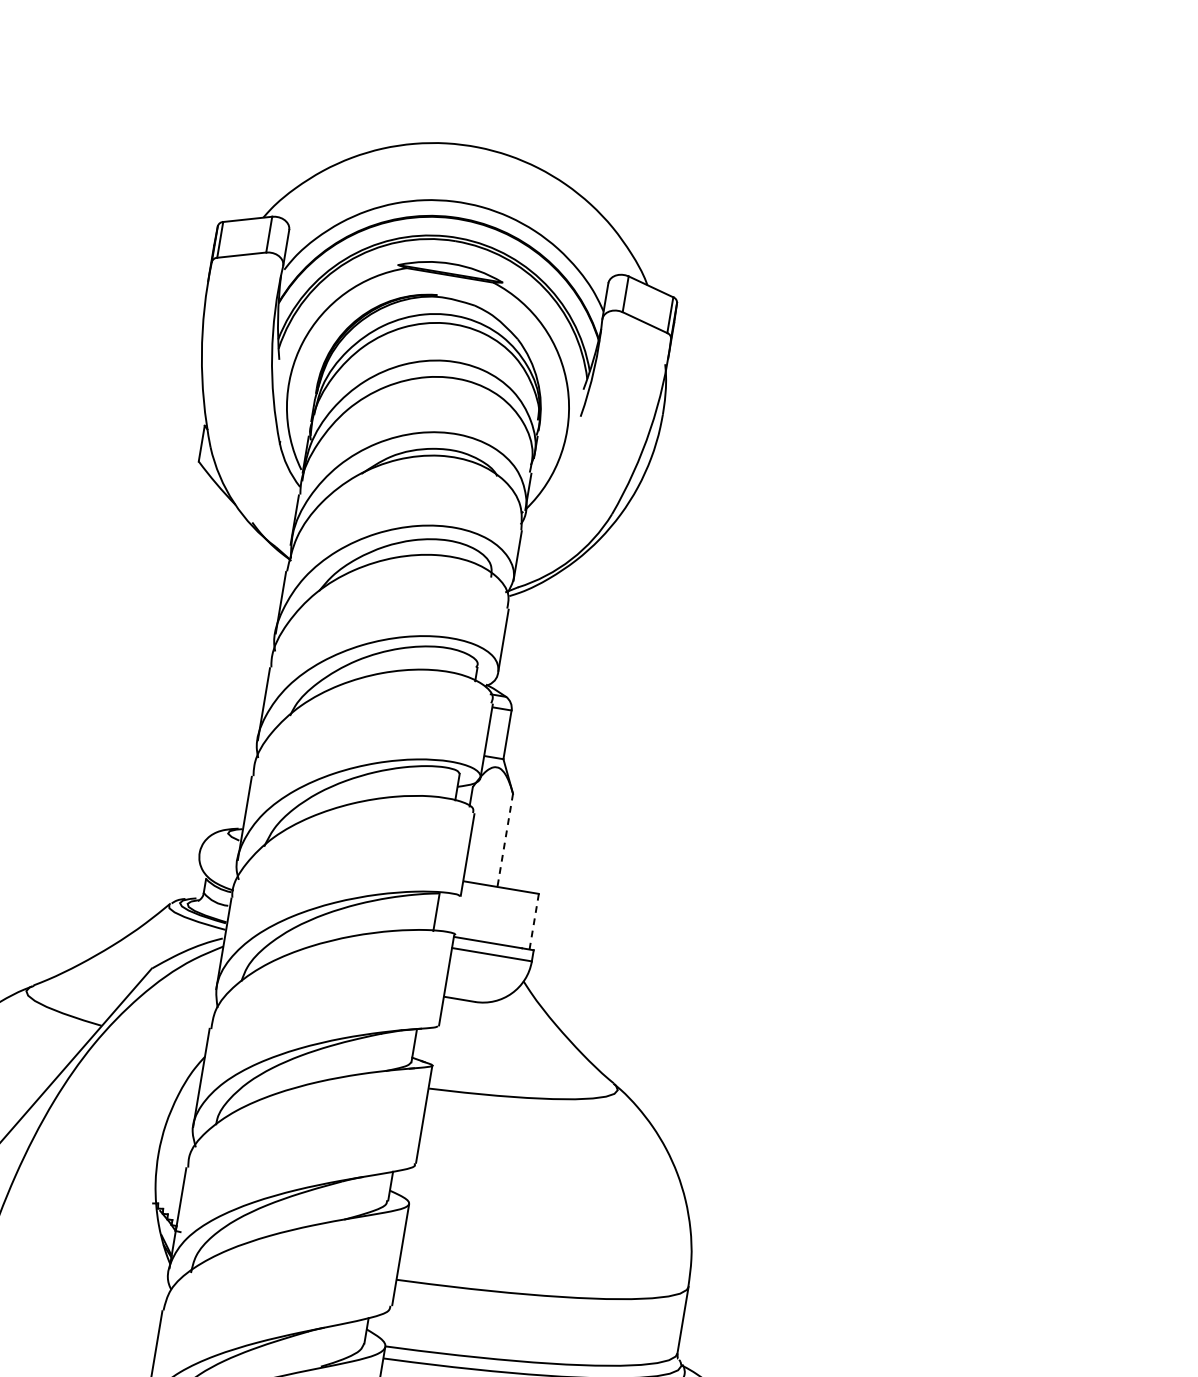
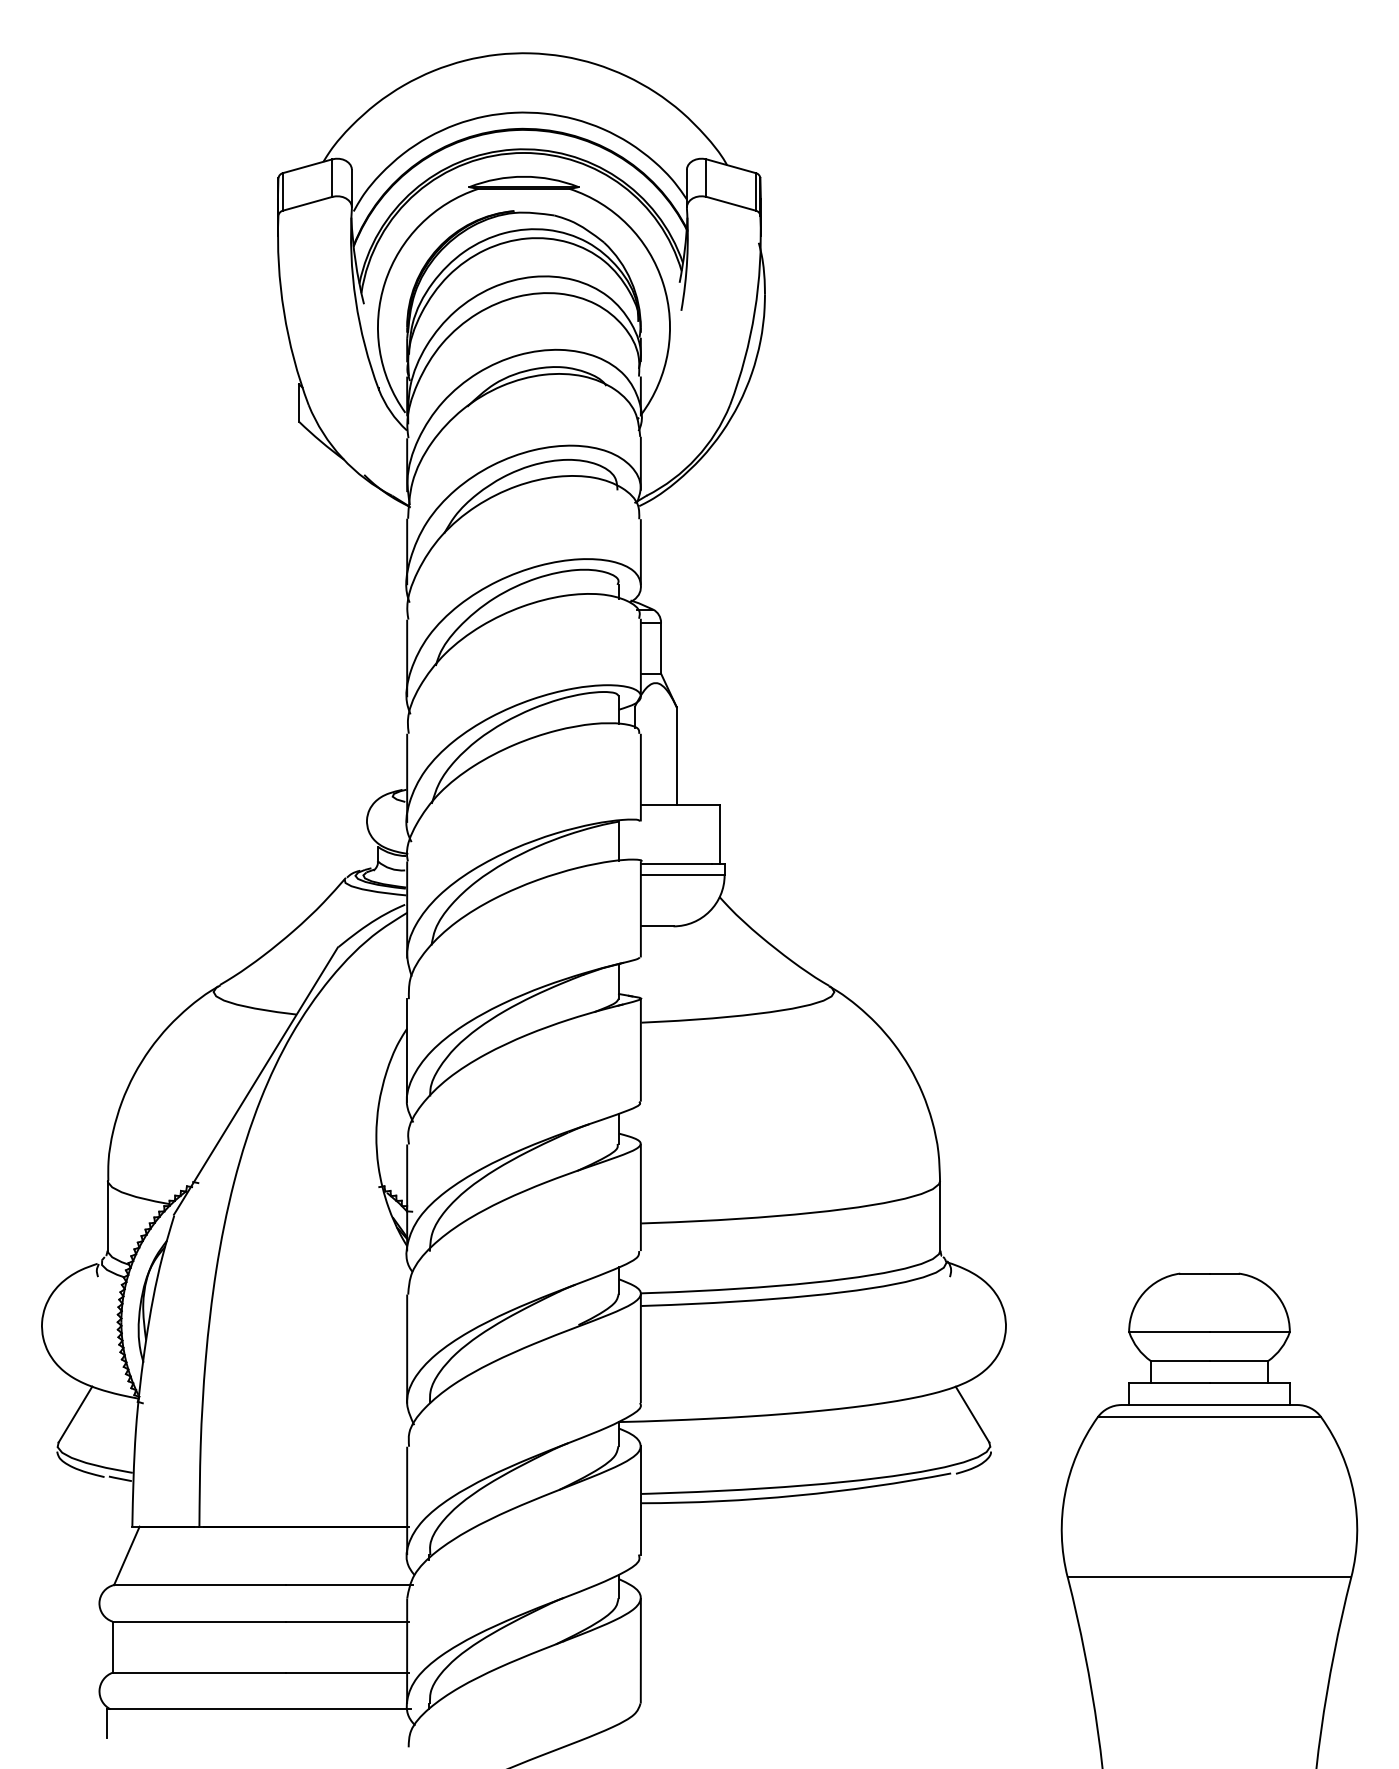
line: (504, 840) -> (676, 756), dashed -> solid
line: (534, 920) -> (720, 833), dashed -> solid

